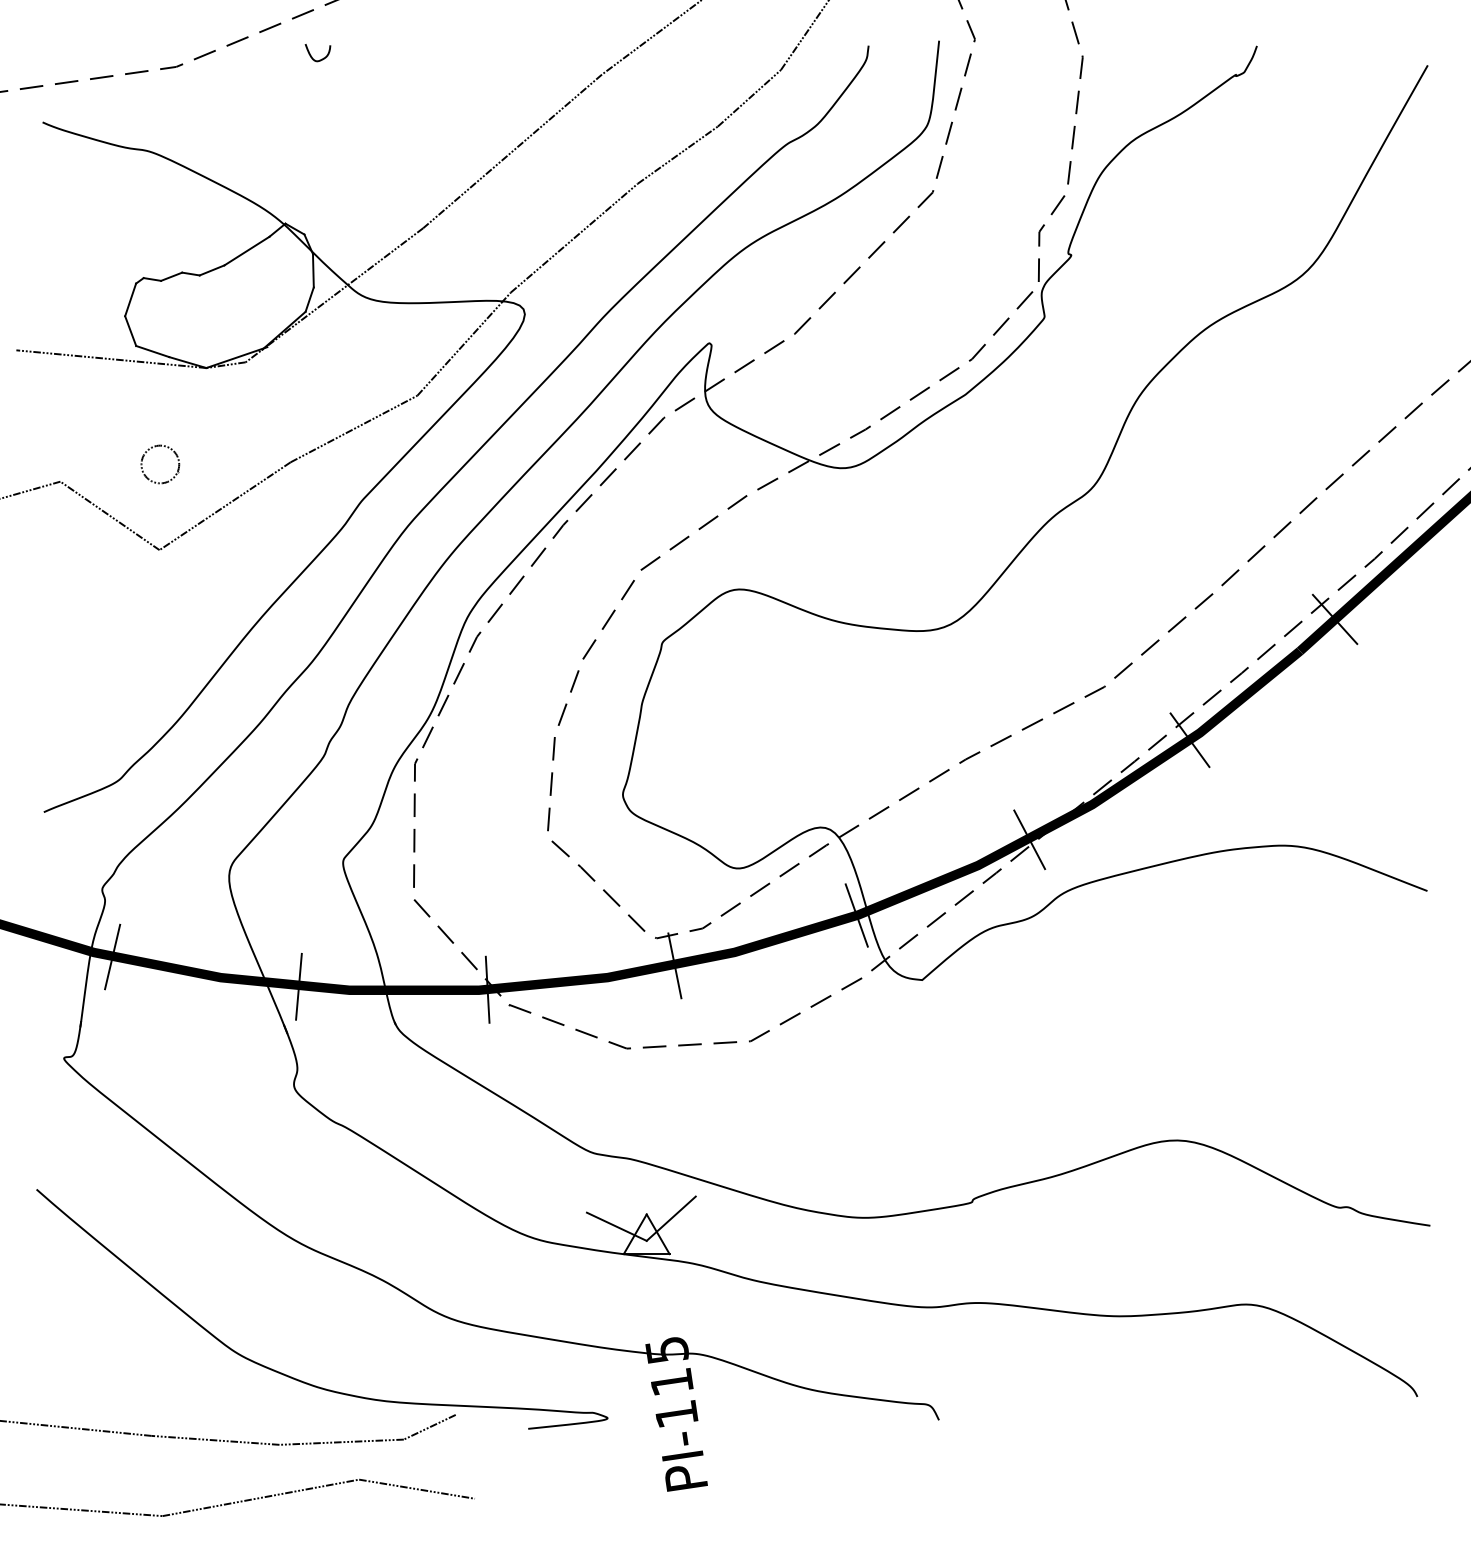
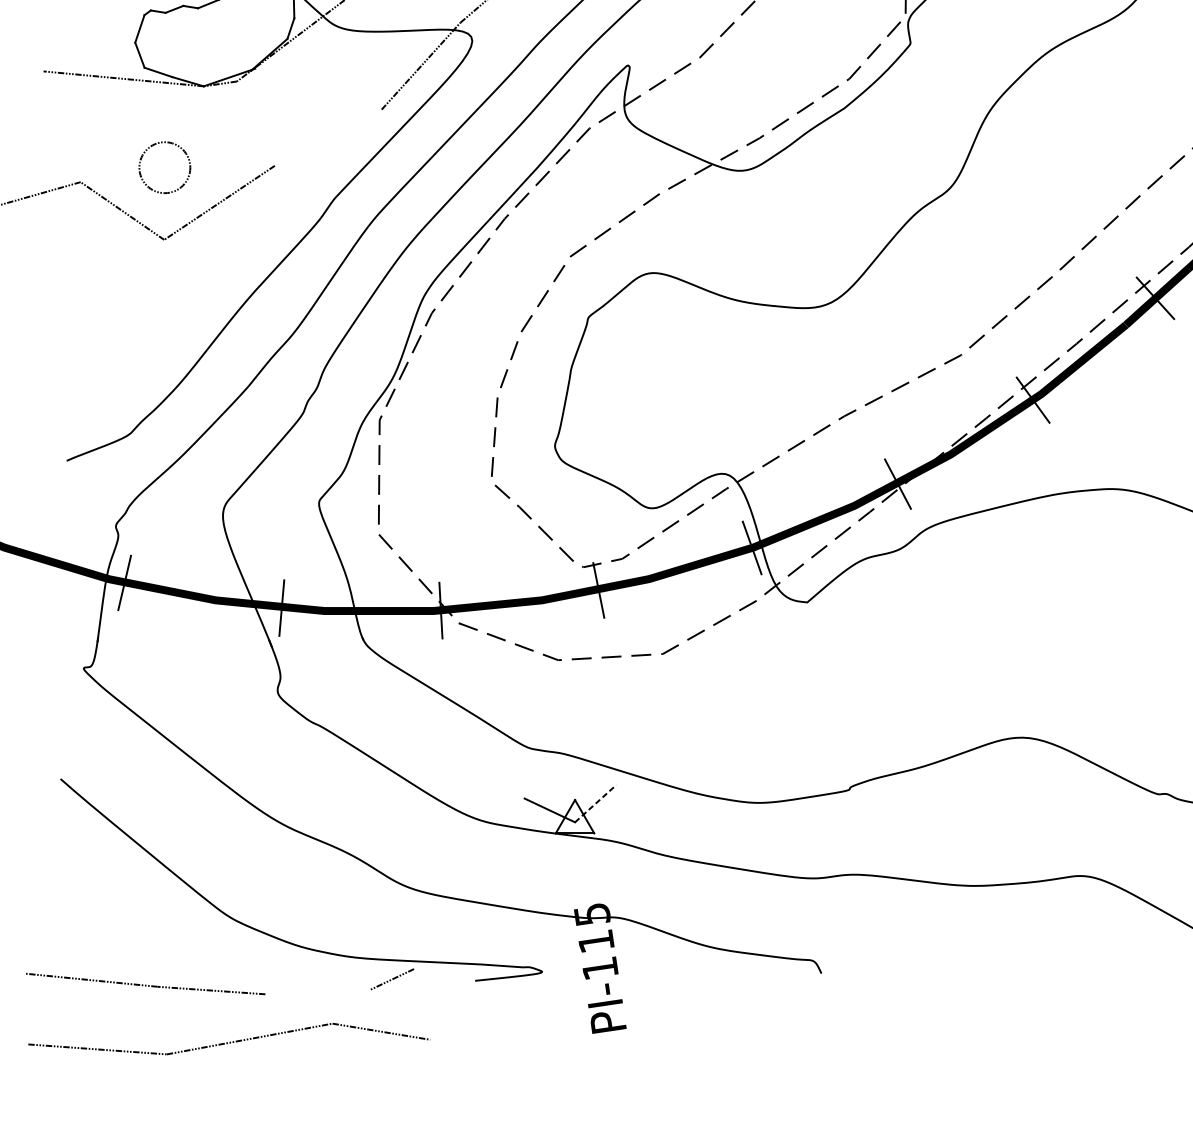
line: (353, 428) -> (327, 137), removed
circle: (160, 464) -> (165, 167), size x1.6
line: (671, 1218) -> (595, 803), solid -> dashed
line: (341, 1441) -> (317, 991), removed

